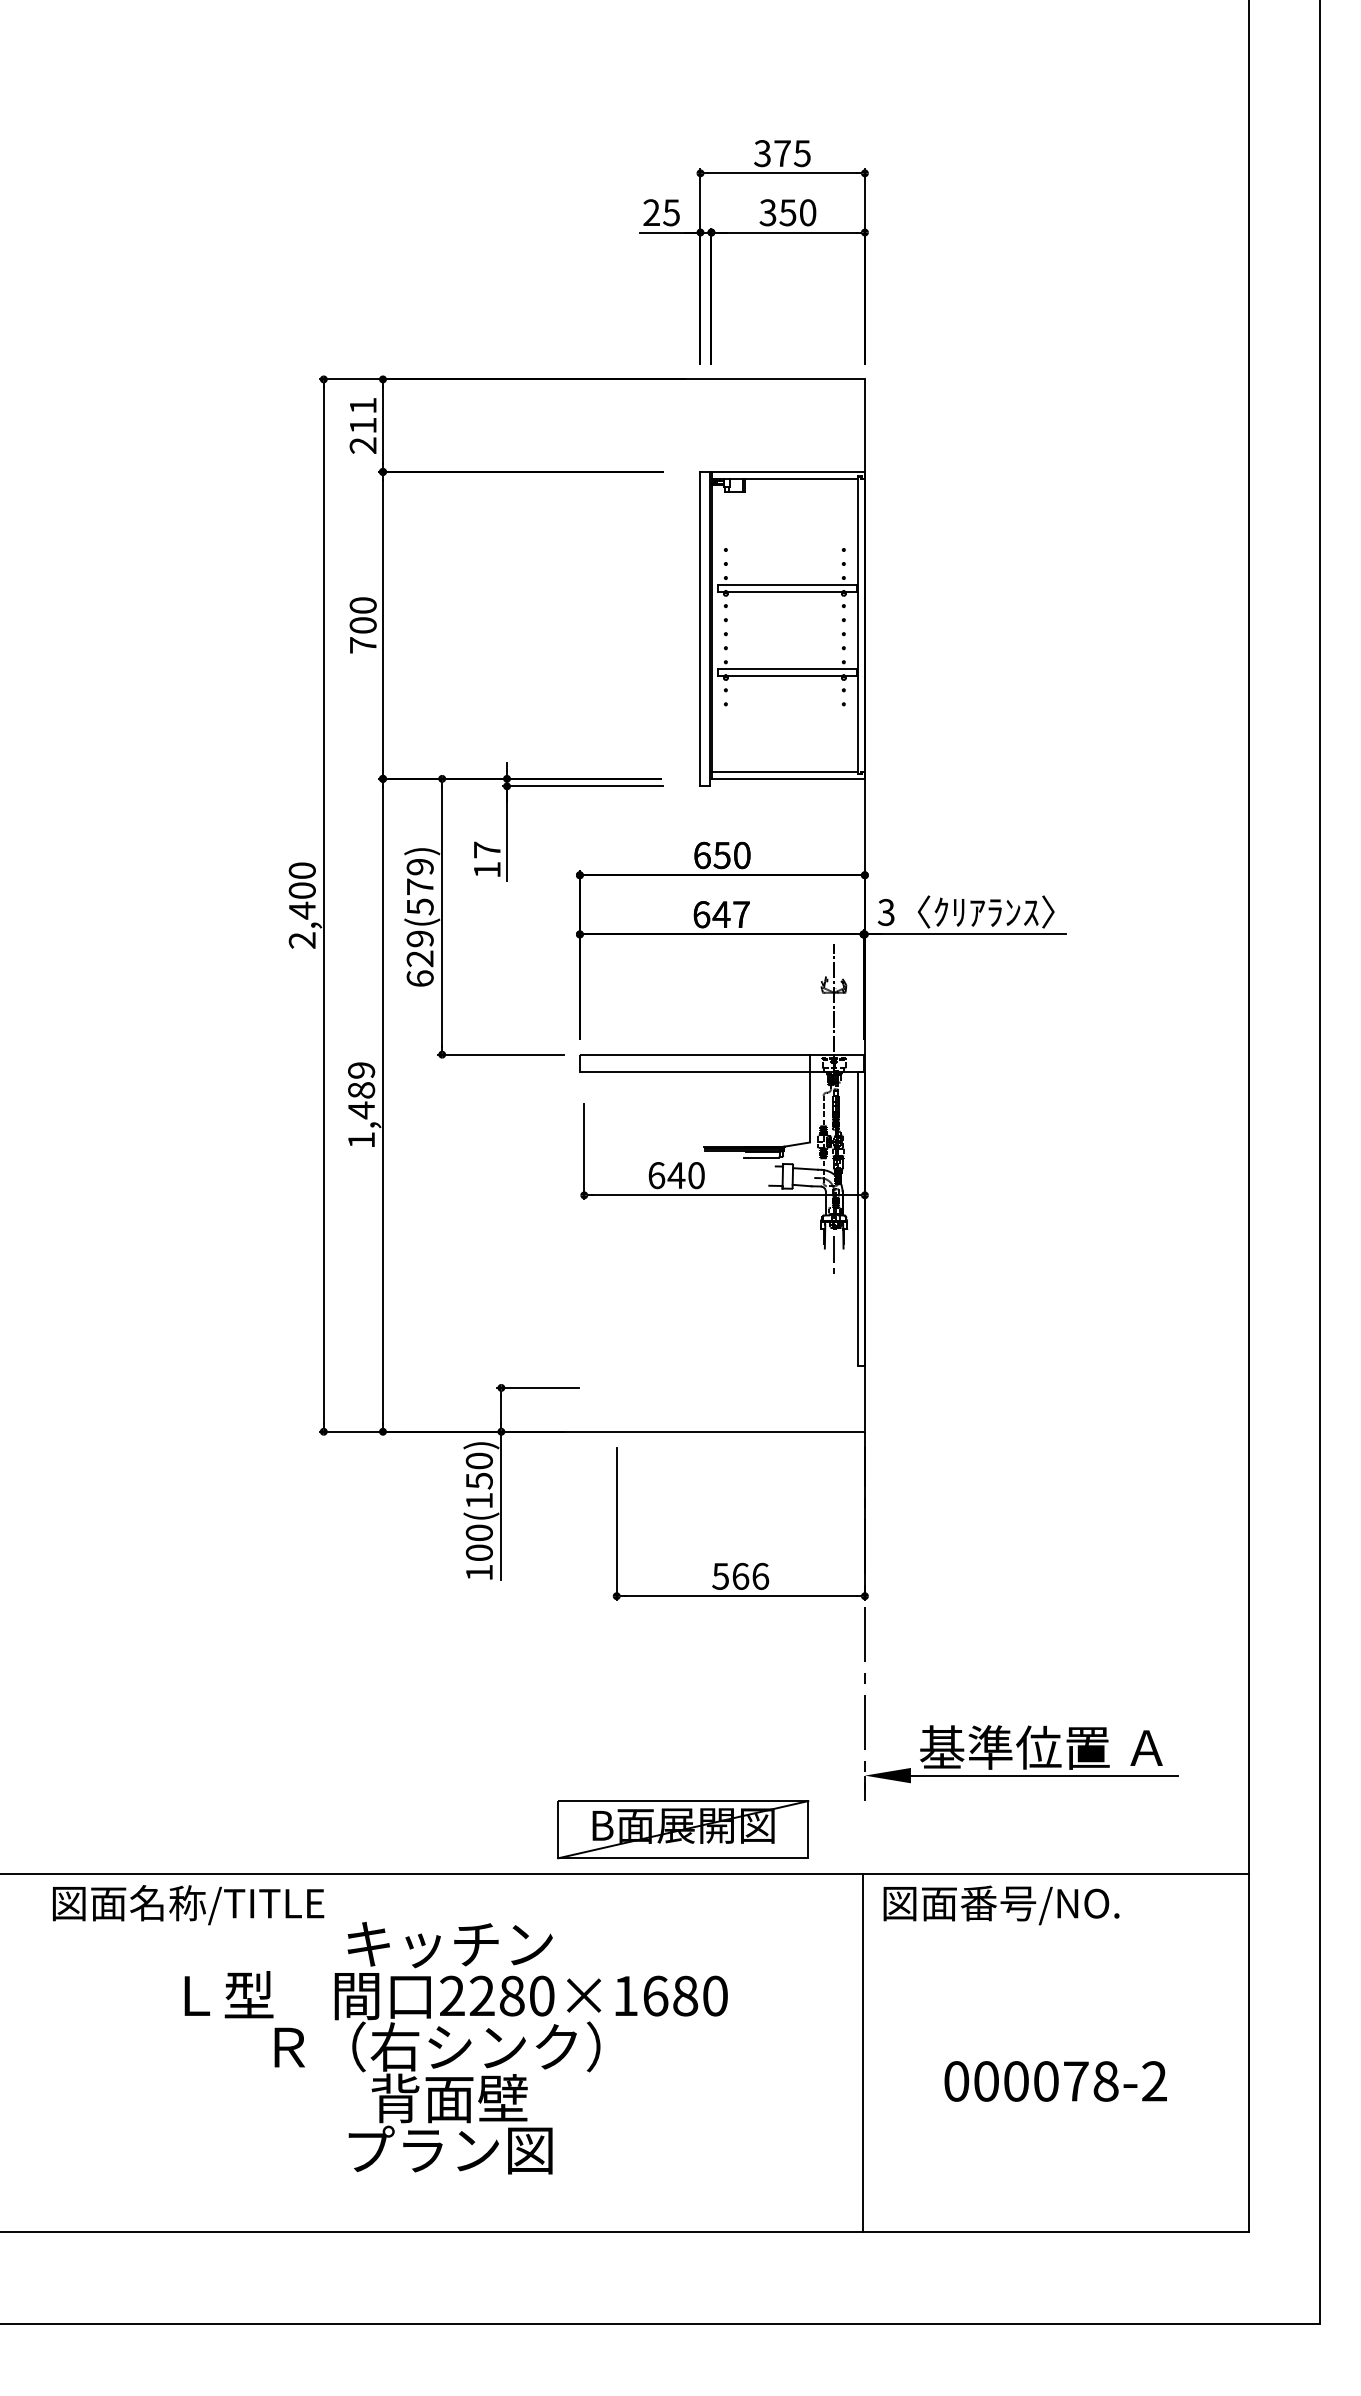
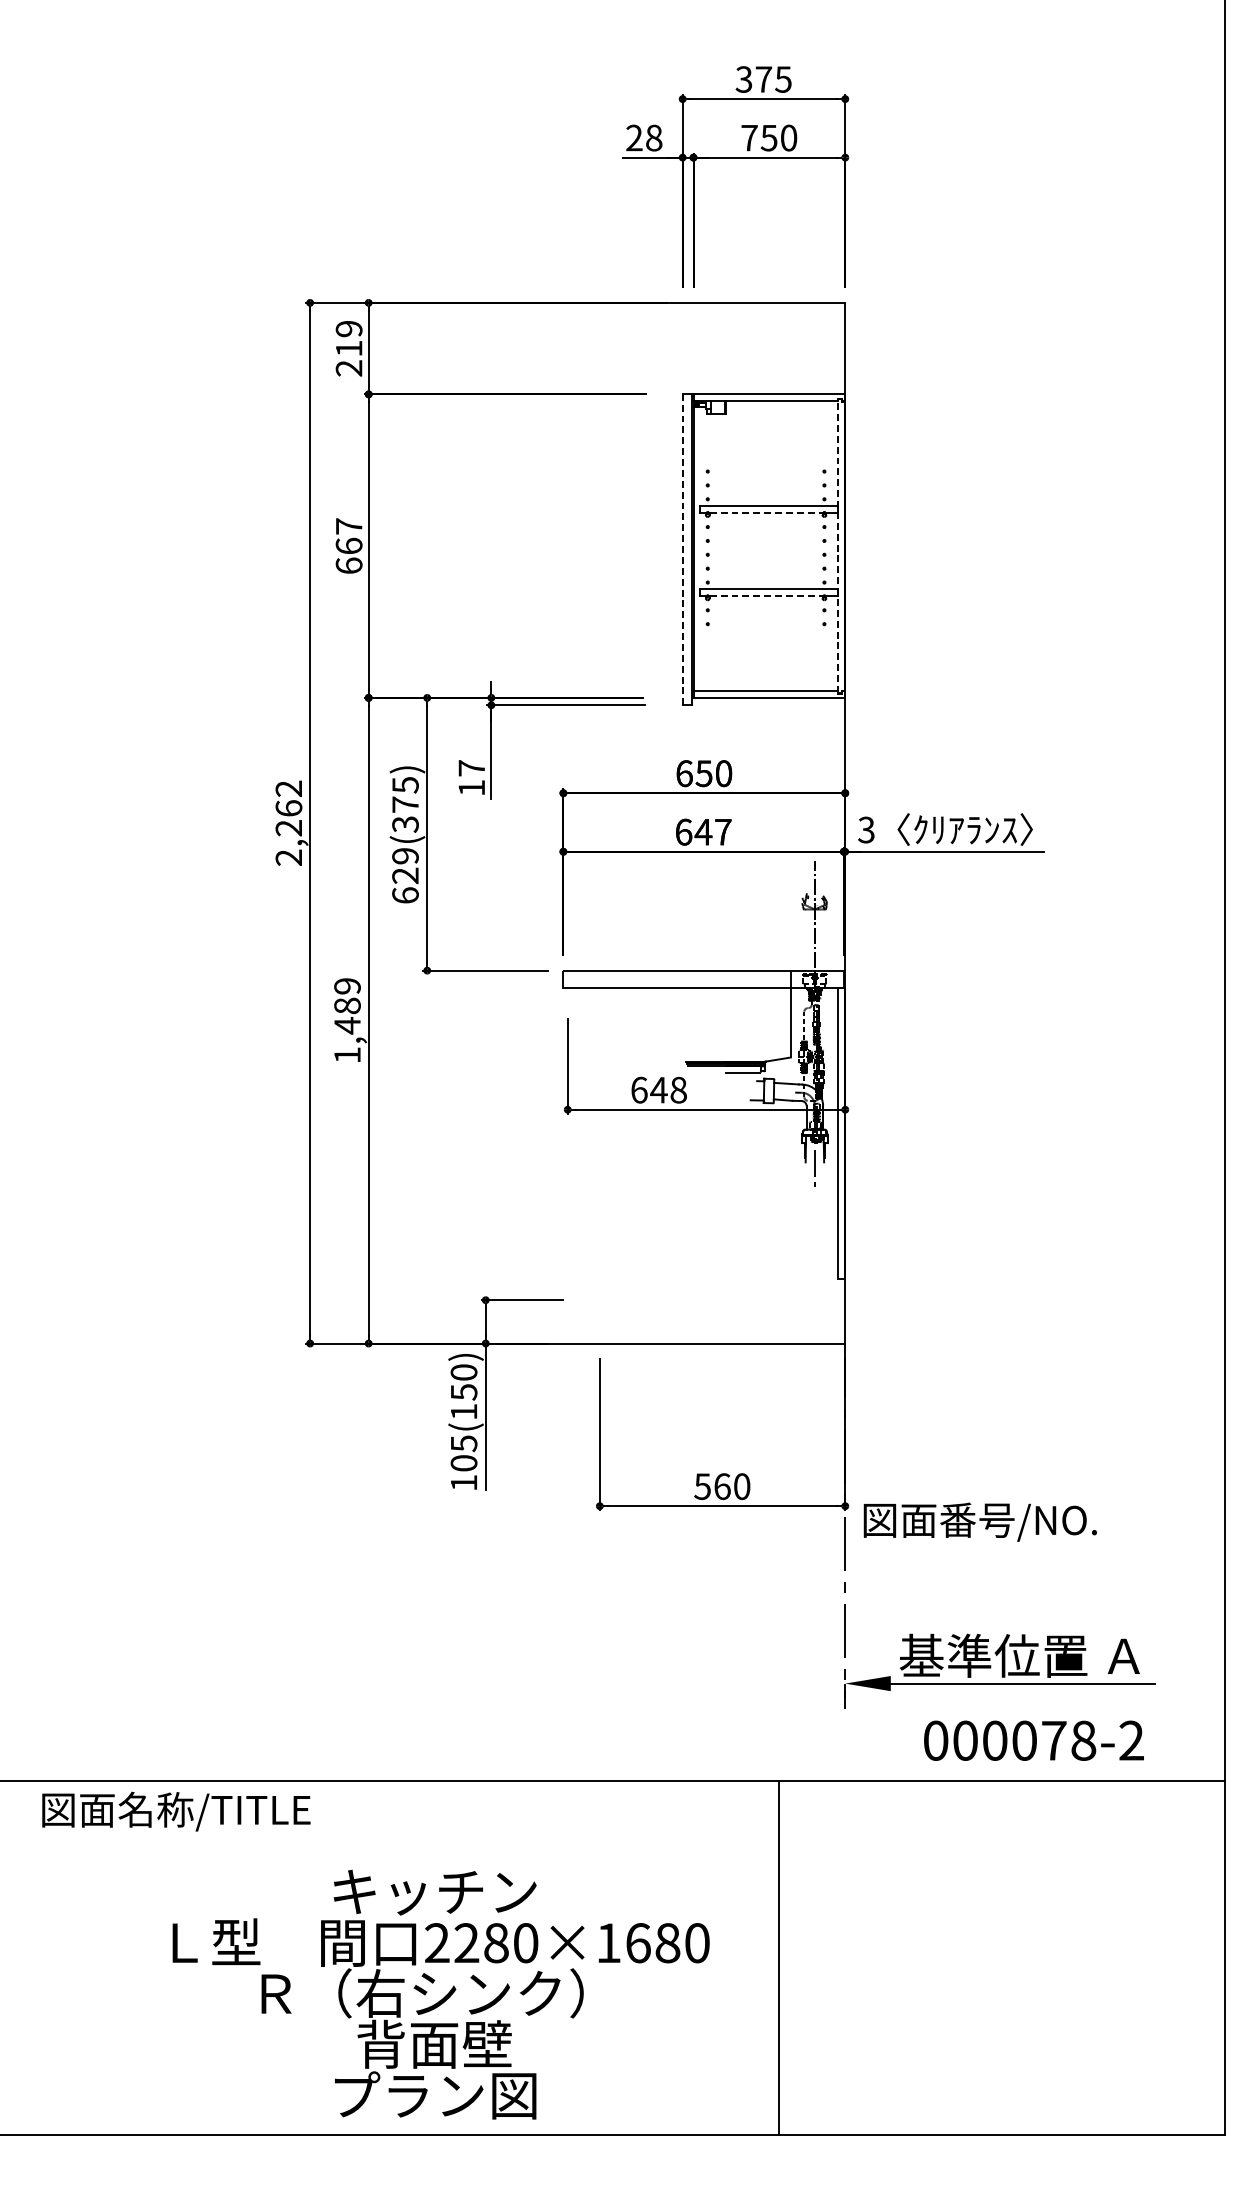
text: (671, 212) -> (654, 137), 25 -> 28
text: (767, 212) -> (748, 137), 350 -> 750
text: (362, 405) -> (348, 328), 211 -> 219
line: (785, 591) -> (766, 512), solid -> dashed
line: (857, 624) -> (837, 545), solid -> dashed
text: (362, 625) -> (348, 546), 700 -> 667
line: (700, 628) -> (682, 549), solid -> dashed
line: (785, 675) -> (766, 595), solid -> dashed
text: (419, 887) -> (404, 805), 629(579) -> 629(375)
text: (301, 890) -> (288, 808), 2,400 -> 2,262
text: (696, 1175) -> (678, 1090), 640 -> 648
text: (478, 1532) -> (463, 1443), 100(150) -> 105(150)
text: (760, 1575) -> (742, 1485), 566 -> 560
part: (683, 1829) -> (665, 1736), removed
text: (1001, 1905) -> (980, 1522), moved
text: (455, 2048) -> (440, 1994), moved
line: (862, 2052) -> (778, 1957), moved
text: (1055, 2081) -> (1033, 1740), moved

